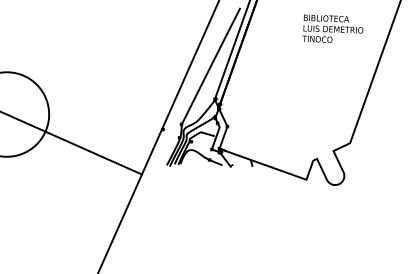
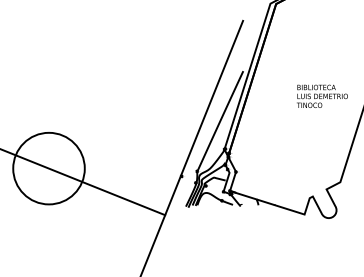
text: (333, 28) -> (322, 95), moved

